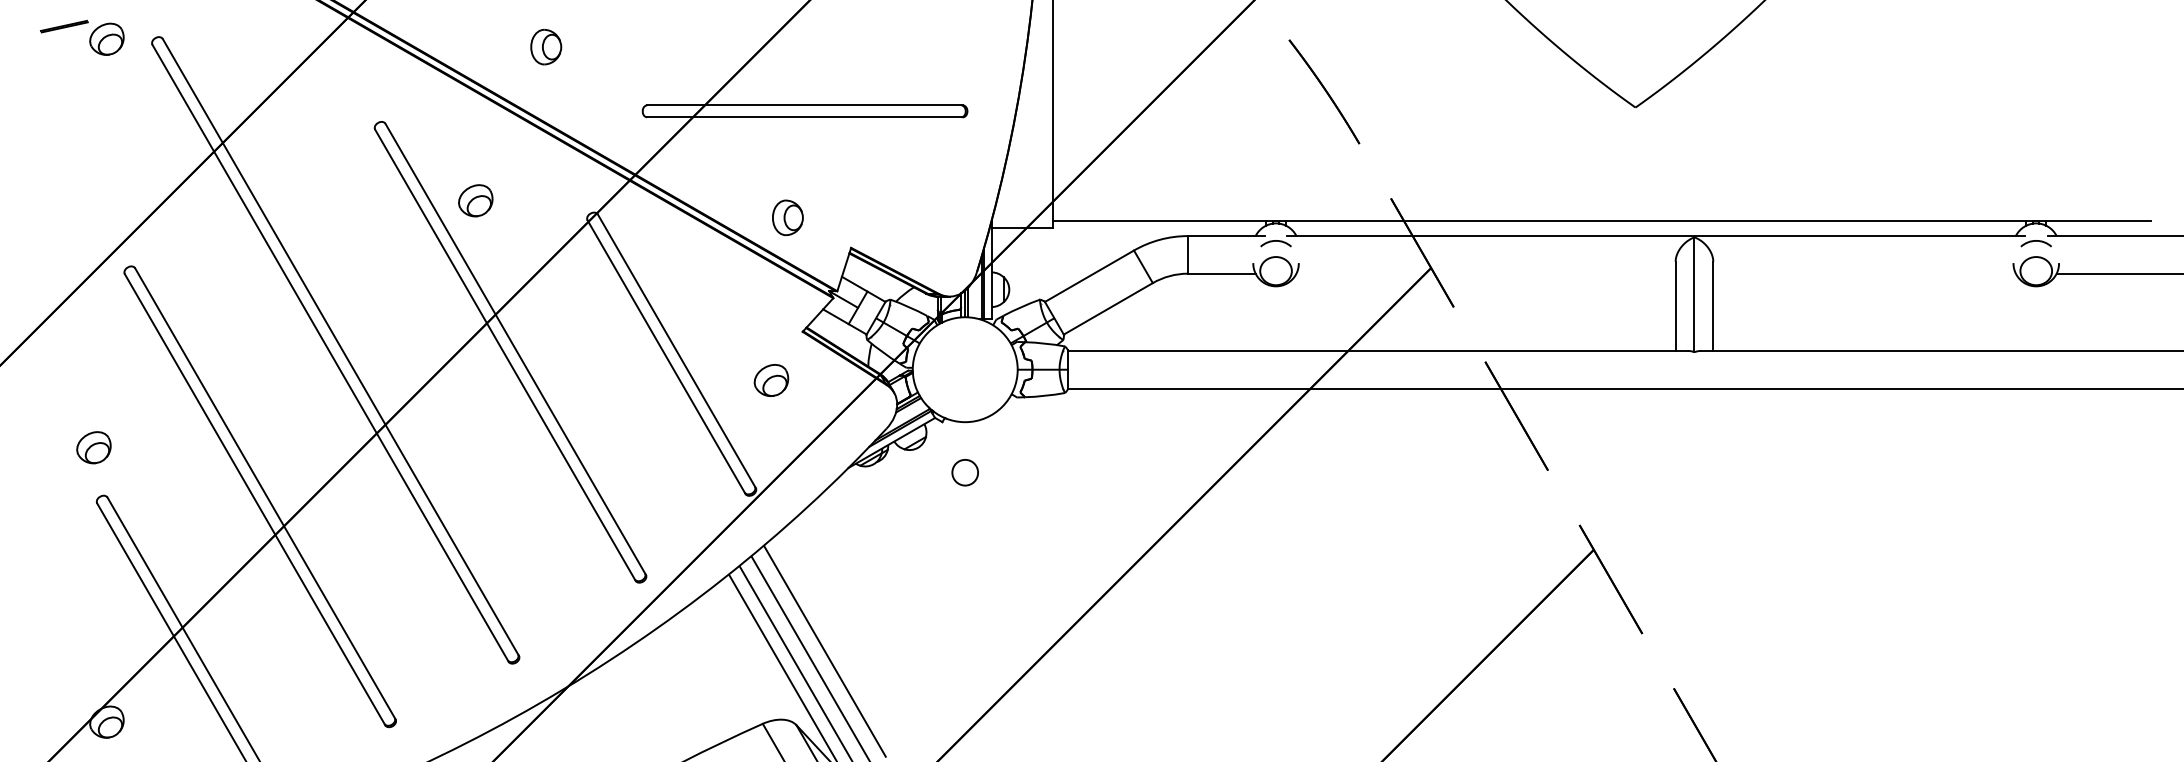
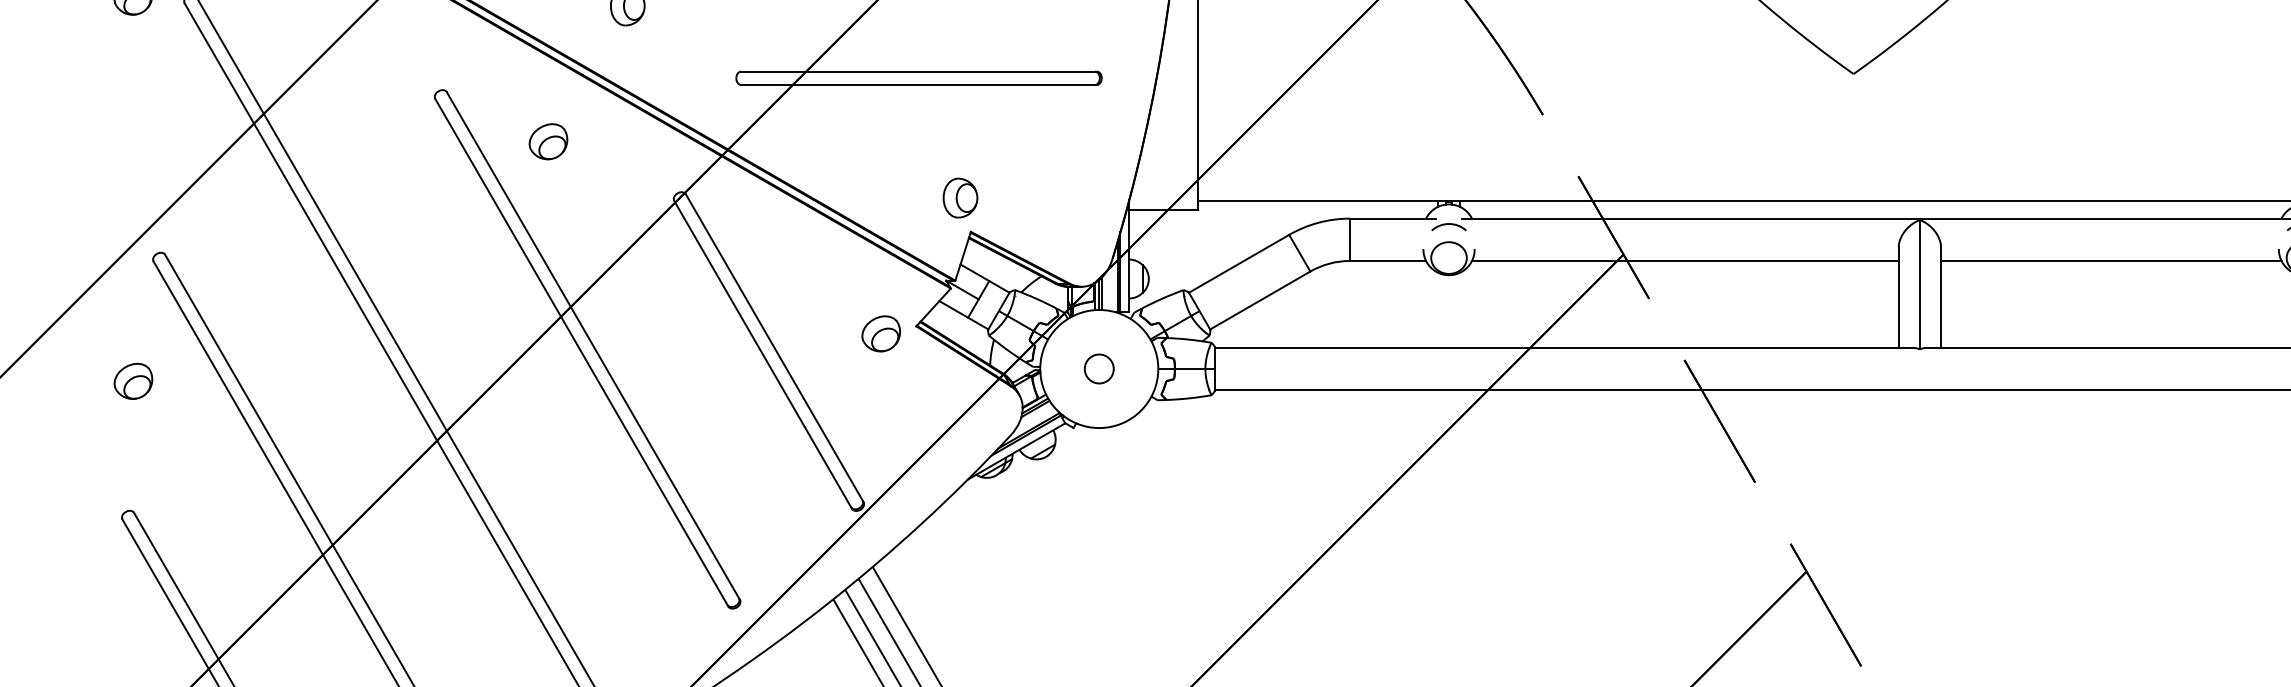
part: (475, 200) -> (548, 141), moved
part: (787, 217) -> (960, 197), moved
line: (1485, 273) -> (1684, 260), added
line: (1864, 273) -> (2111, 260), added
part: (771, 380) -> (881, 333), moved
part: (93, 447) -> (132, 381), moved
circle: (964, 472) -> (1098, 368), moved

